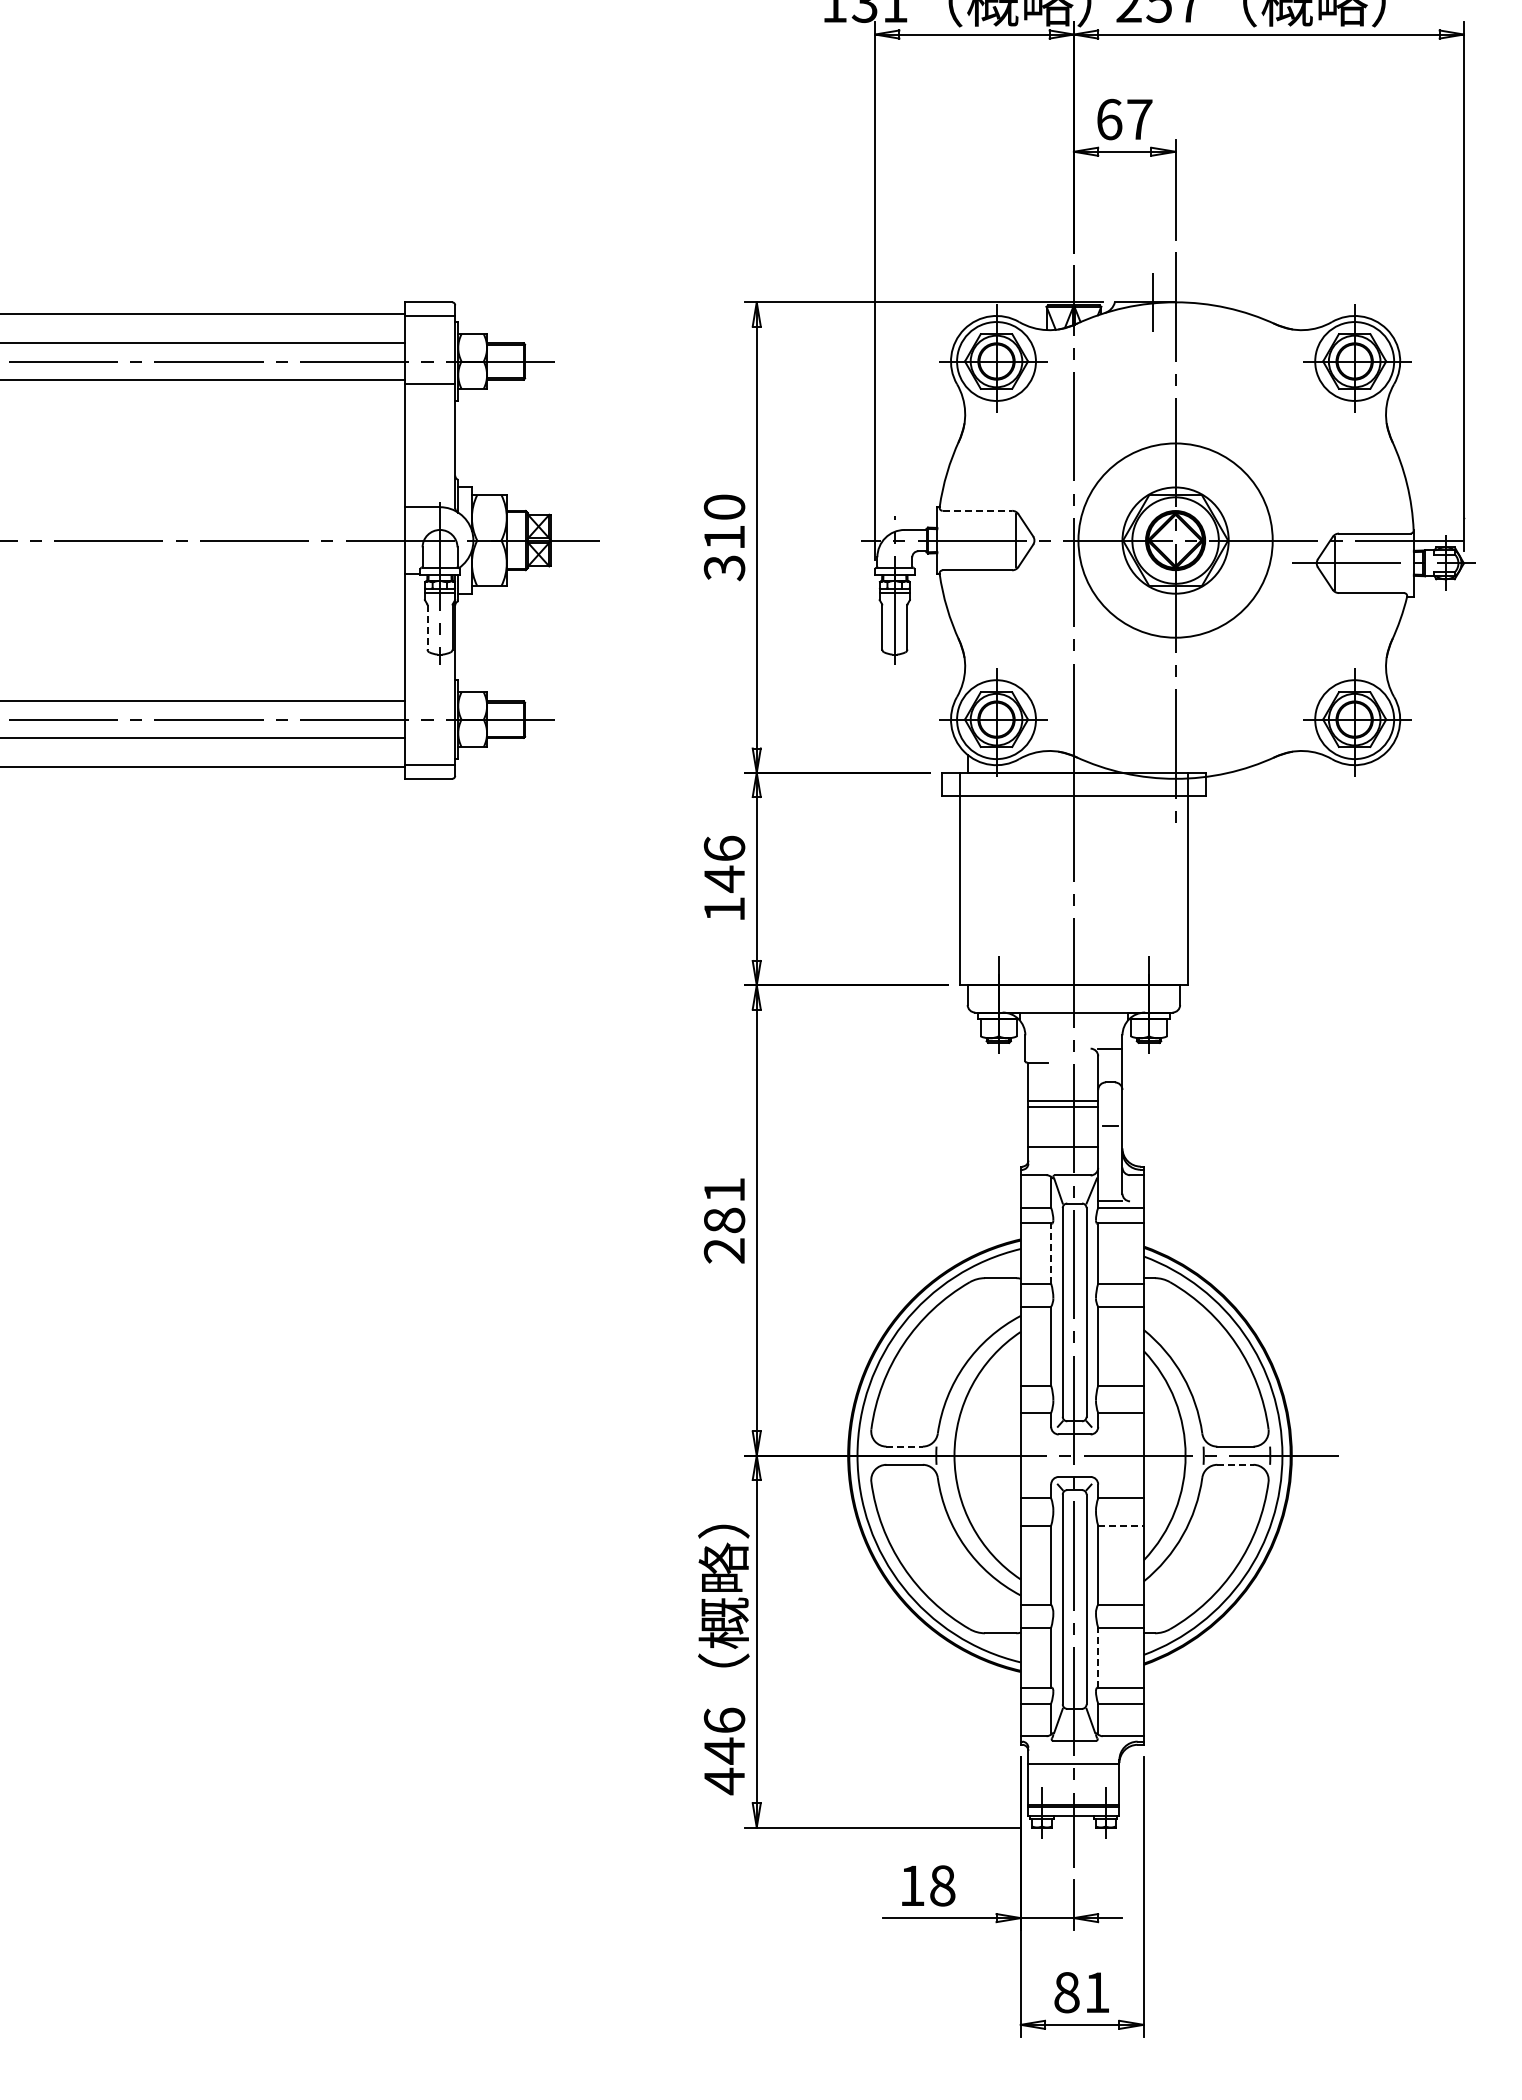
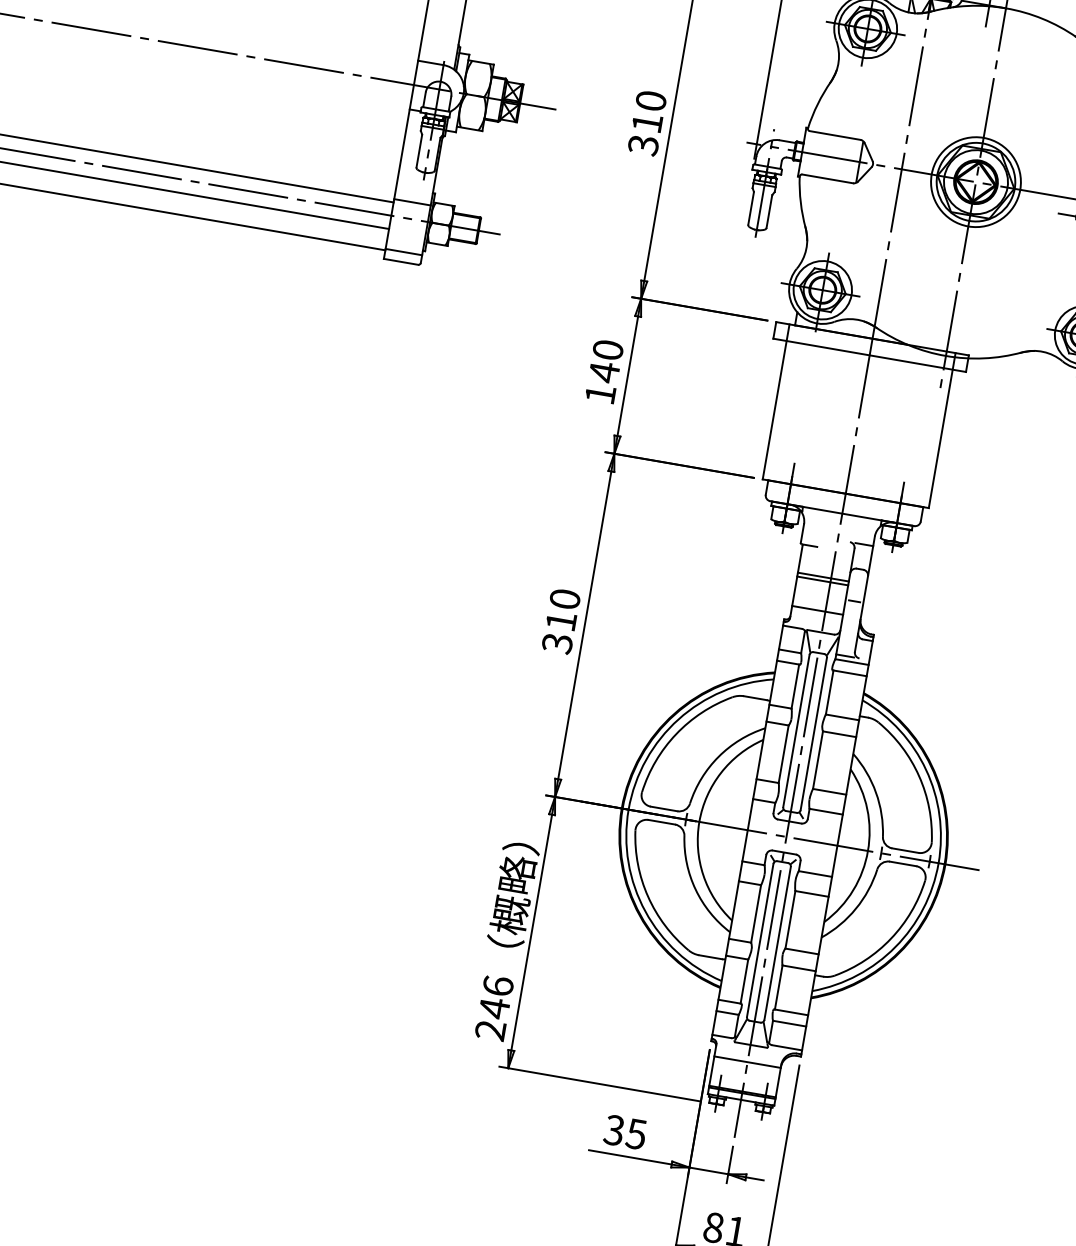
line: (977, 510) -> (835, 135), dashed -> solid
circle: (1175, 540) -> (975, 182), size x0.62
line: (427, 627) -> (419, 151), dashed -> solid
line: (430, 696) -> (412, 202), added
text: (724, 848) -> (608, 349), 146 -> 140
text: (724, 1220) -> (561, 621), 281 -> 310
line: (1051, 1253) -> (795, 686), dashed -> solid
line: (905, 1446) -> (664, 809), dashed -> solid
line: (1235, 1464) -> (903, 863), dashed -> solid
line: (1120, 1525) -> (811, 893), dashed -> solid
line: (1098, 1657) -> (779, 987), dashed -> solid
text: (723, 1781) -> (489, 1030), 446 -> 246
text: (927, 1885) -> (625, 1132), 18 -> 35

